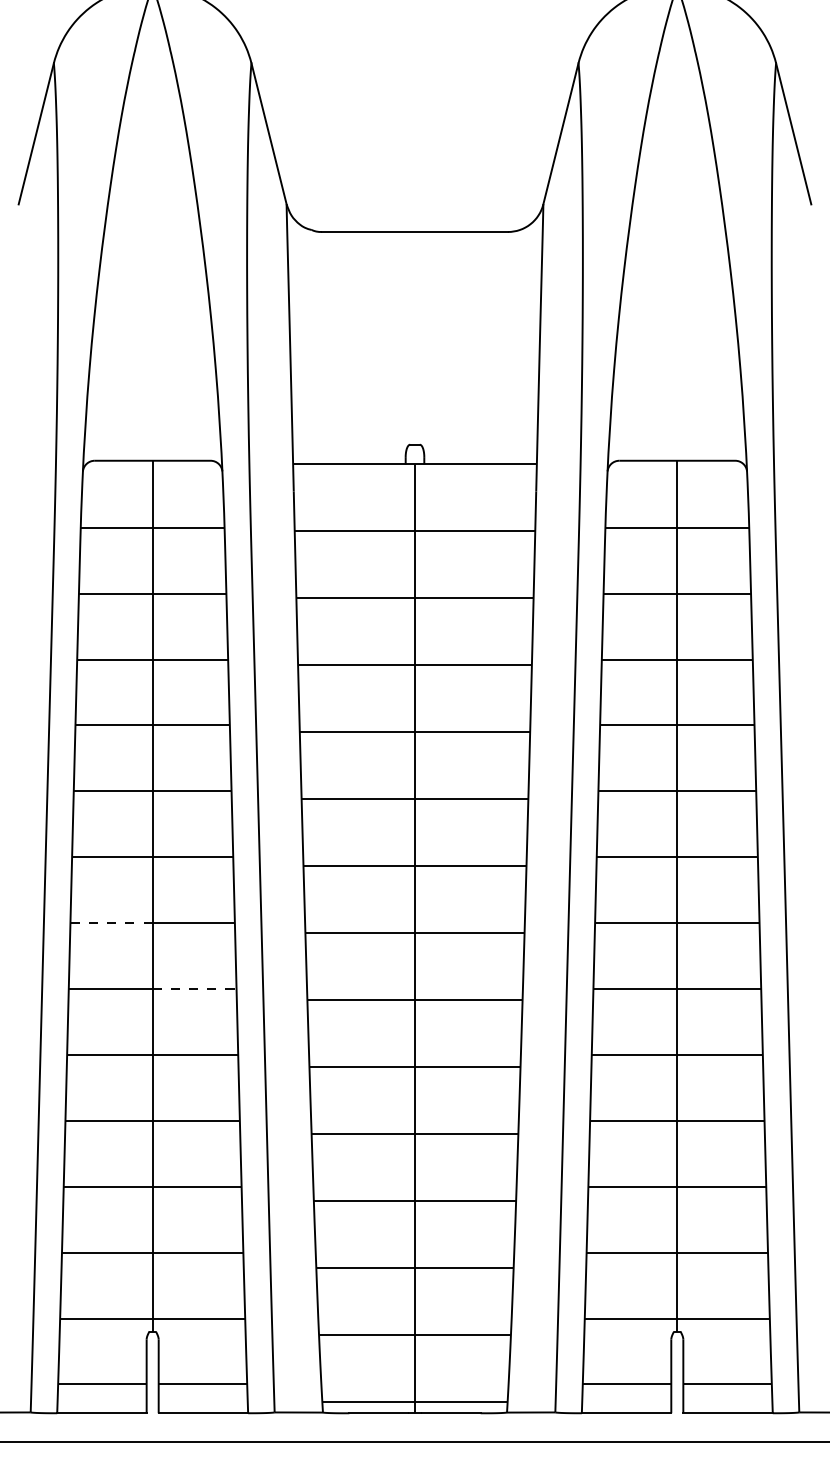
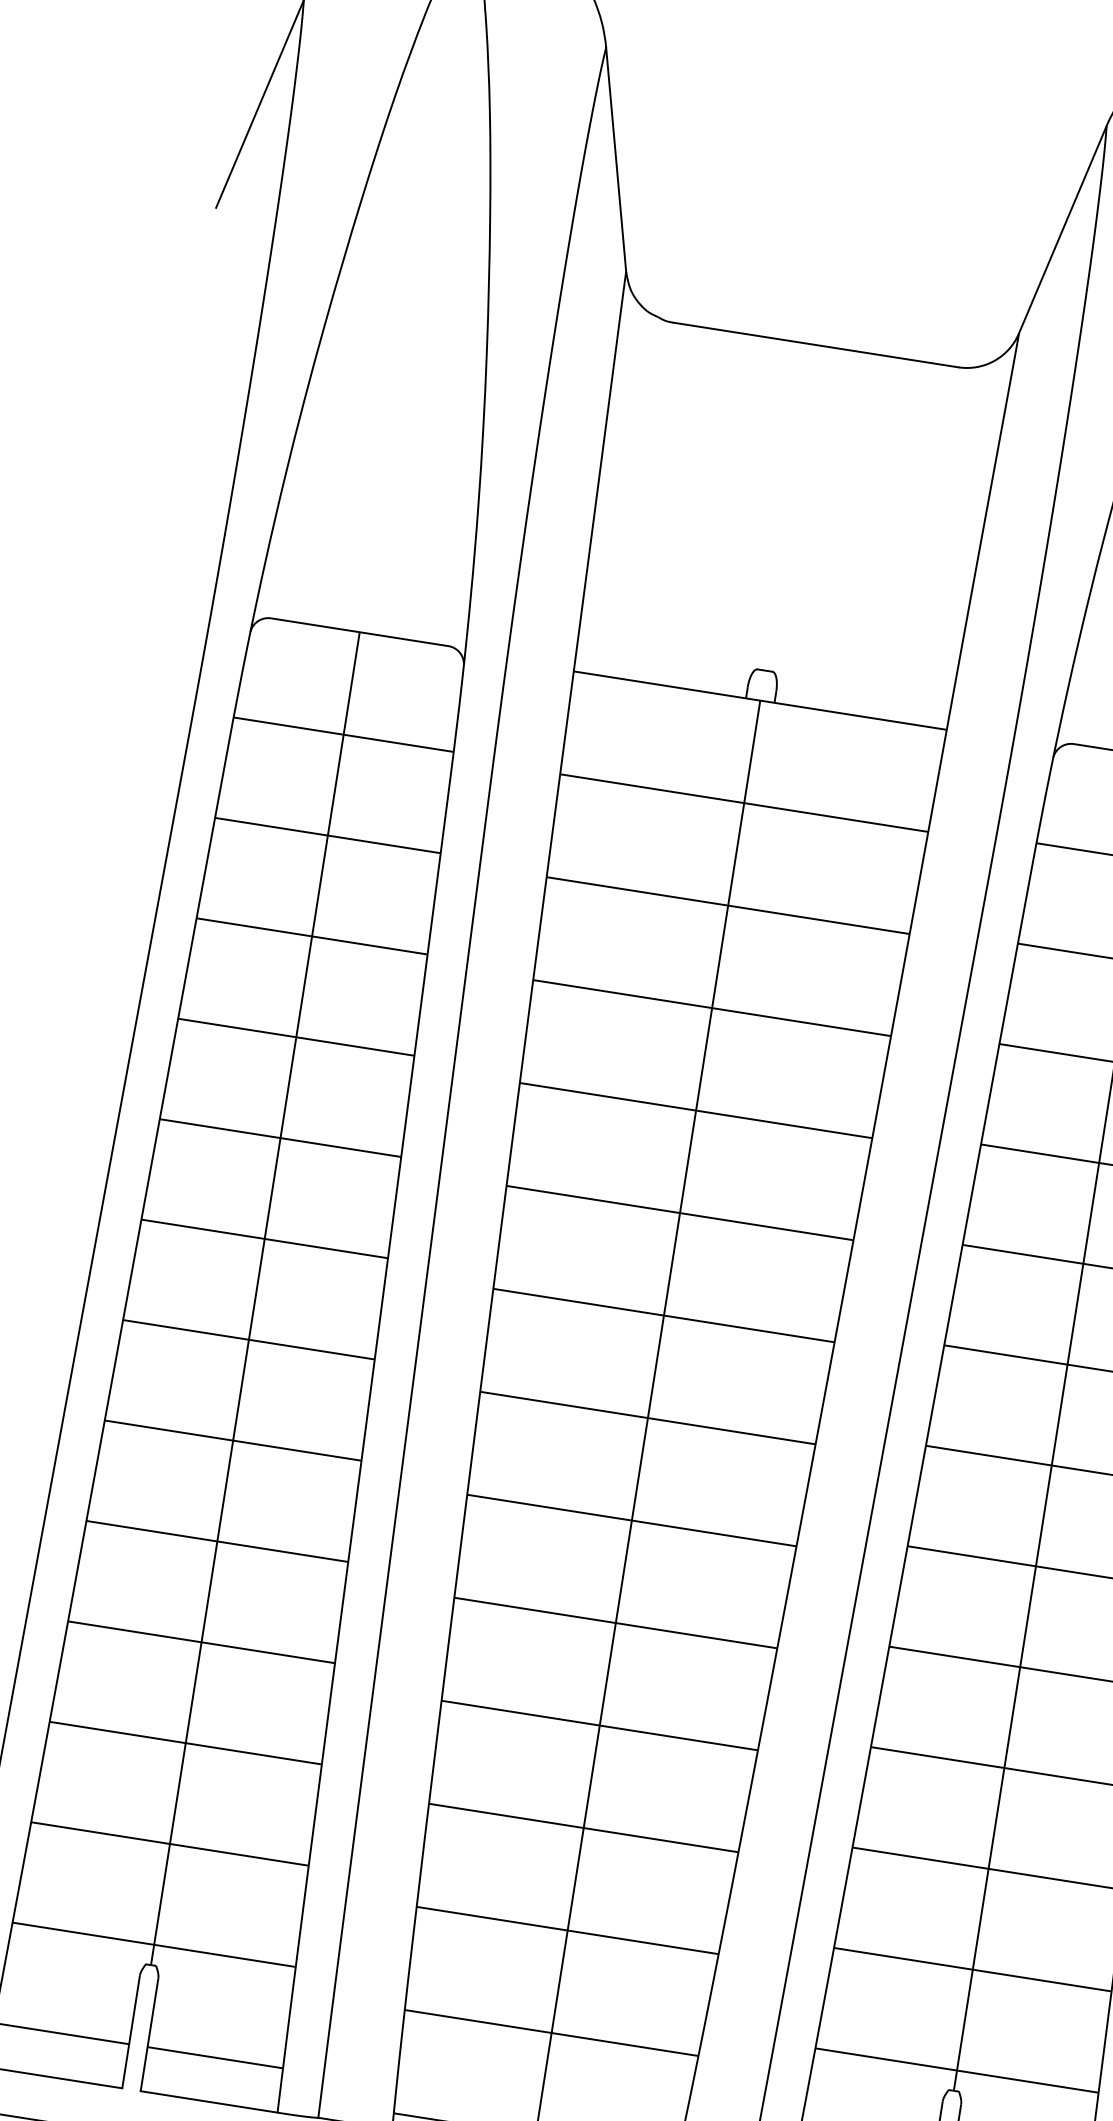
line: (111, 923) -> (185, 1330), dashed -> solid
line: (194, 989) -> (297, 1451), dashed -> solid

